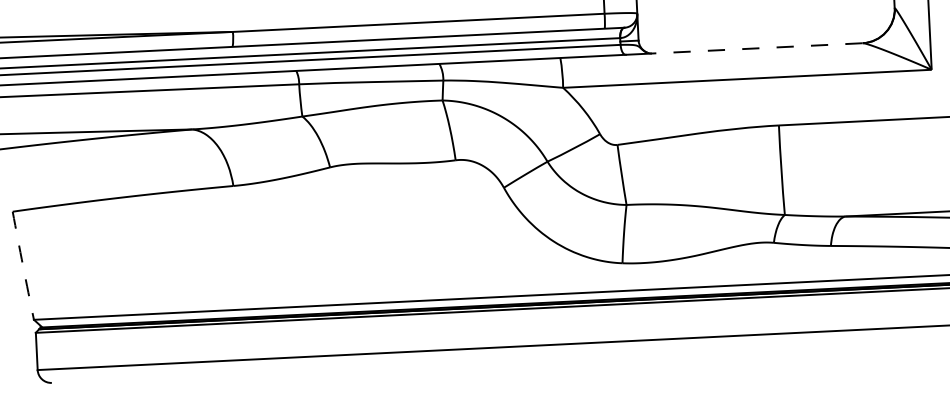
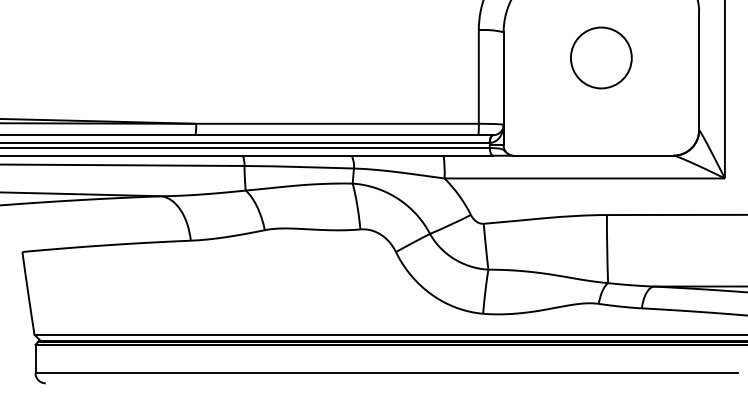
line: (756, 48) -> (592, 155), dashed -> solid
arc: (23, 265) -> (28, 293), dashed -> solid

